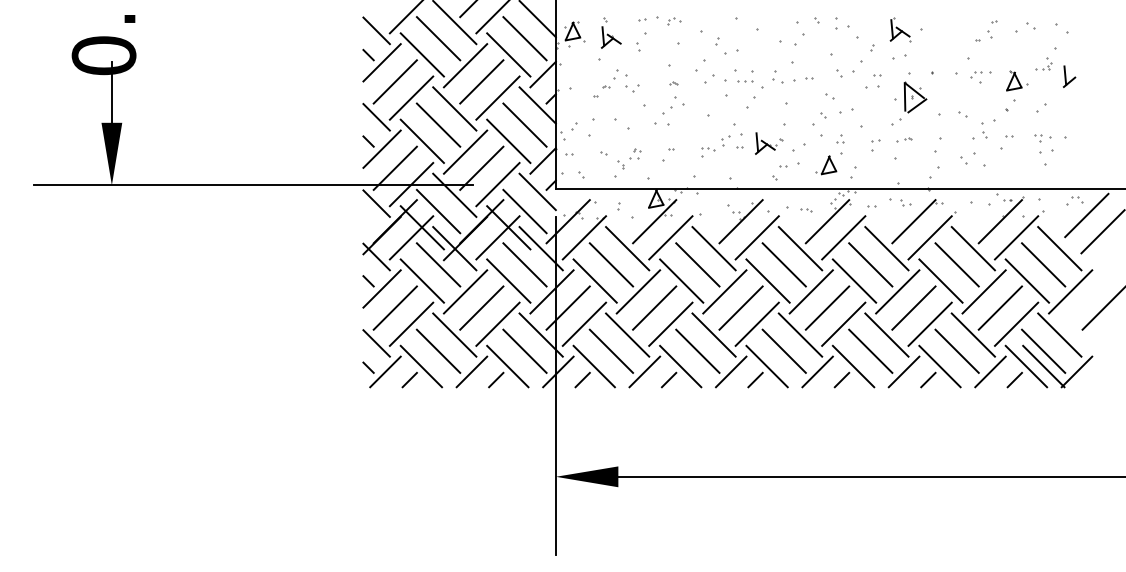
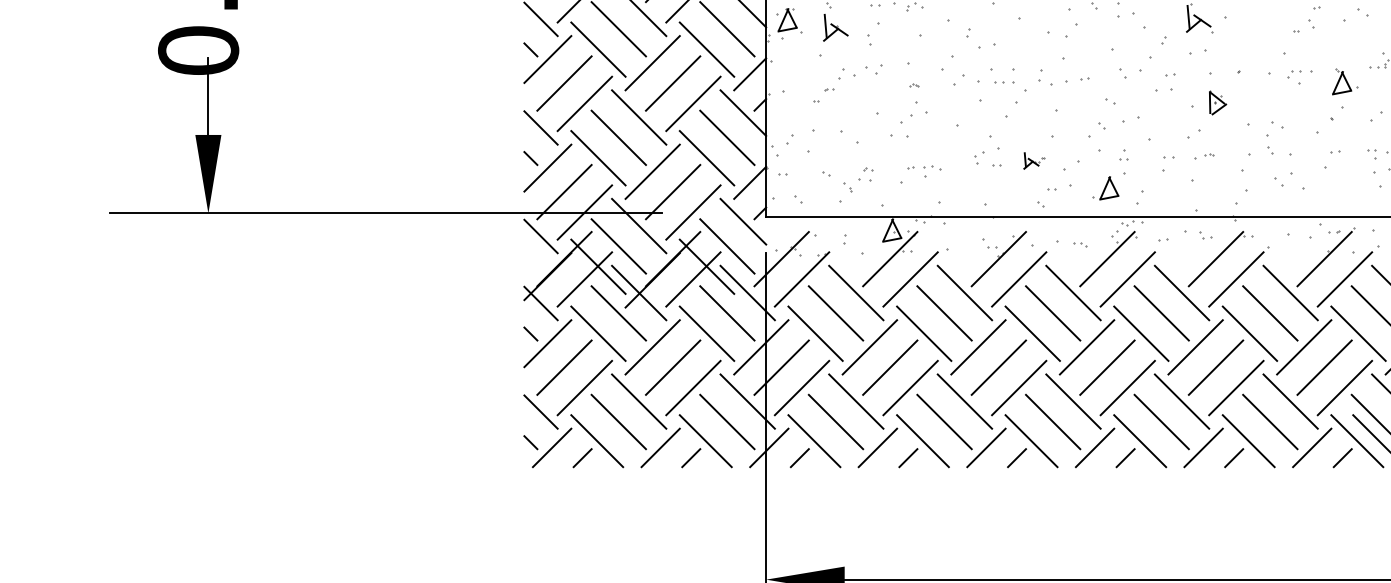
part: (632, 88) -> (875, 69), moved
part: (915, 97) -> (1217, 103), size x0.6
part: (984, 130) -> (1269, 144), moved
part: (769, 143) -> (1034, 160), size x0.6
part: (708, 152) -> (932, 172), moved

